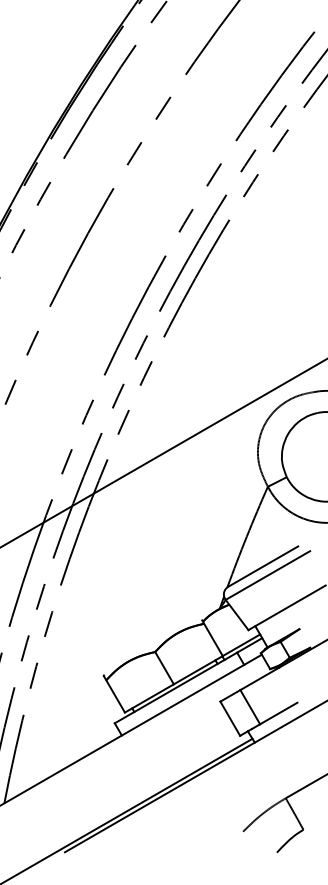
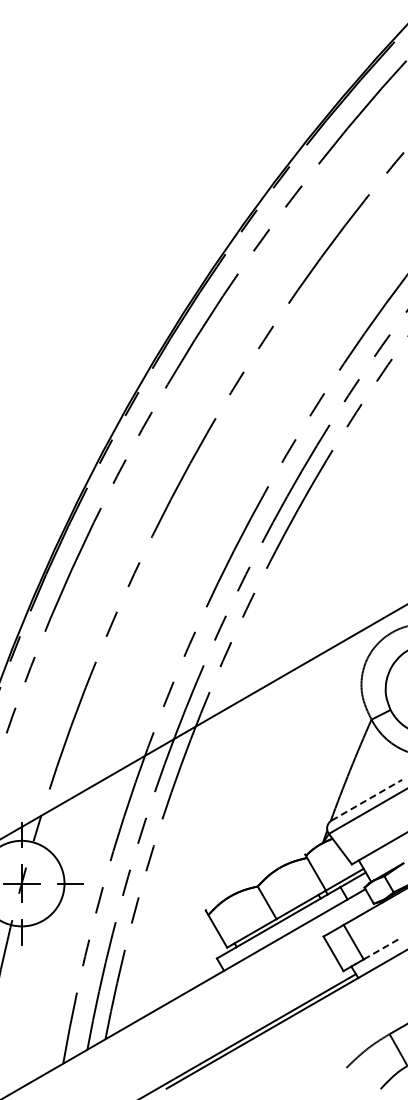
line: (262, 566) -> (366, 800), solid -> dashed
line: (278, 713) -> (382, 948), solid -> dashed

